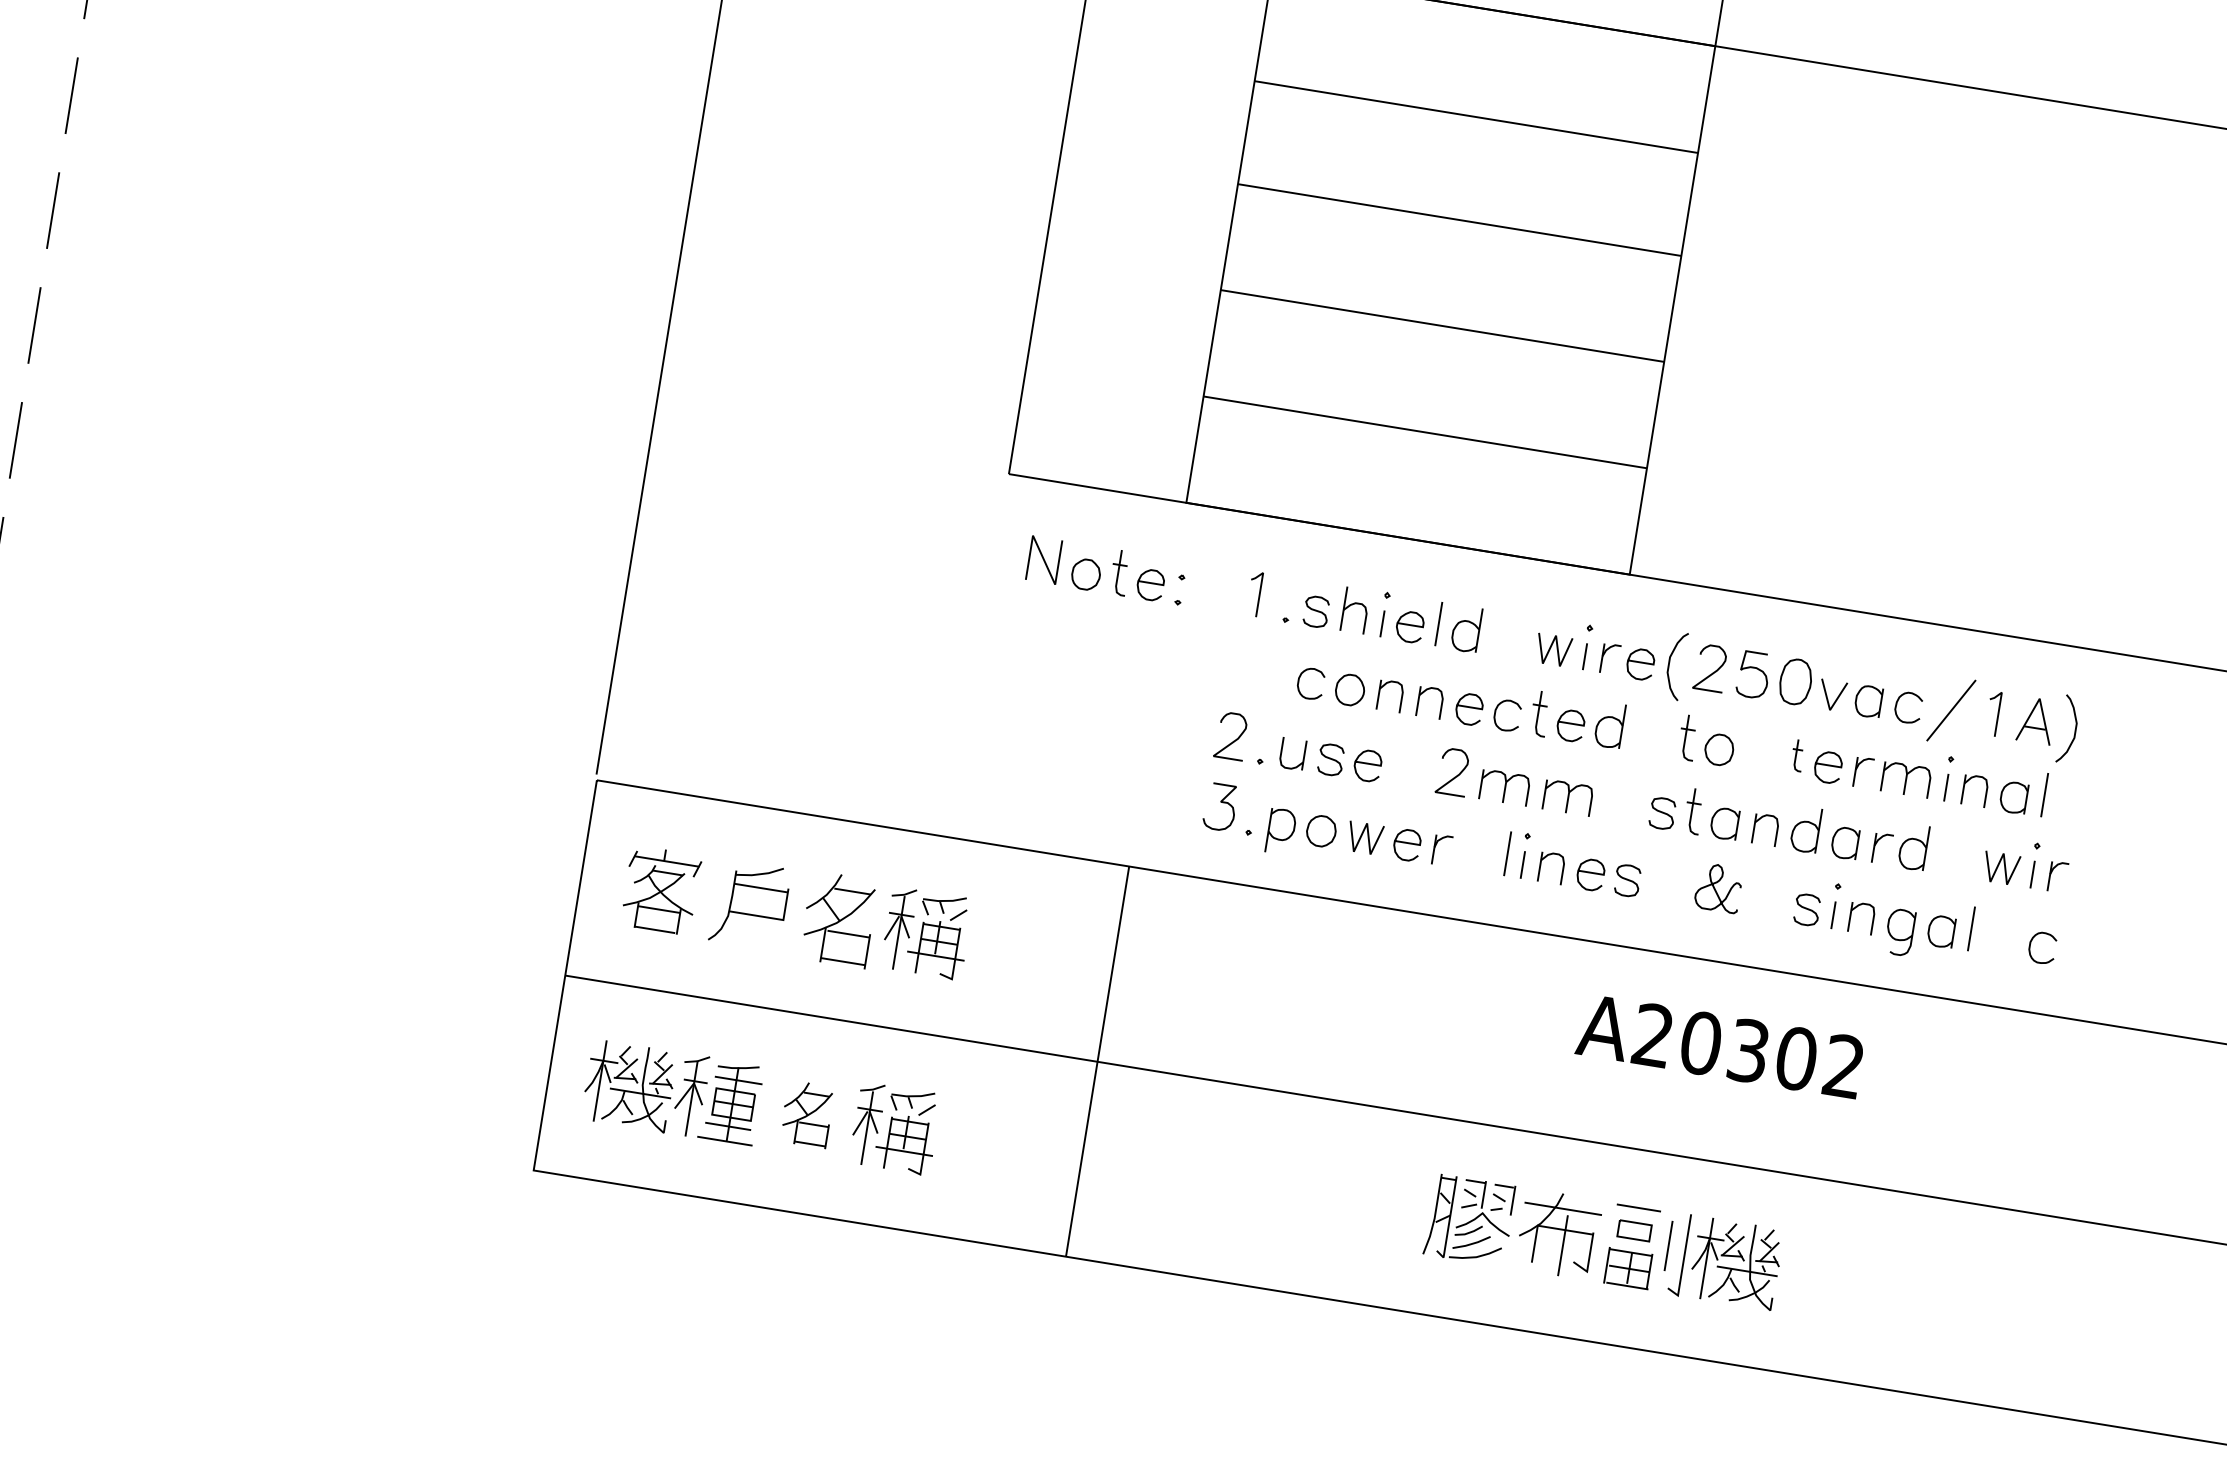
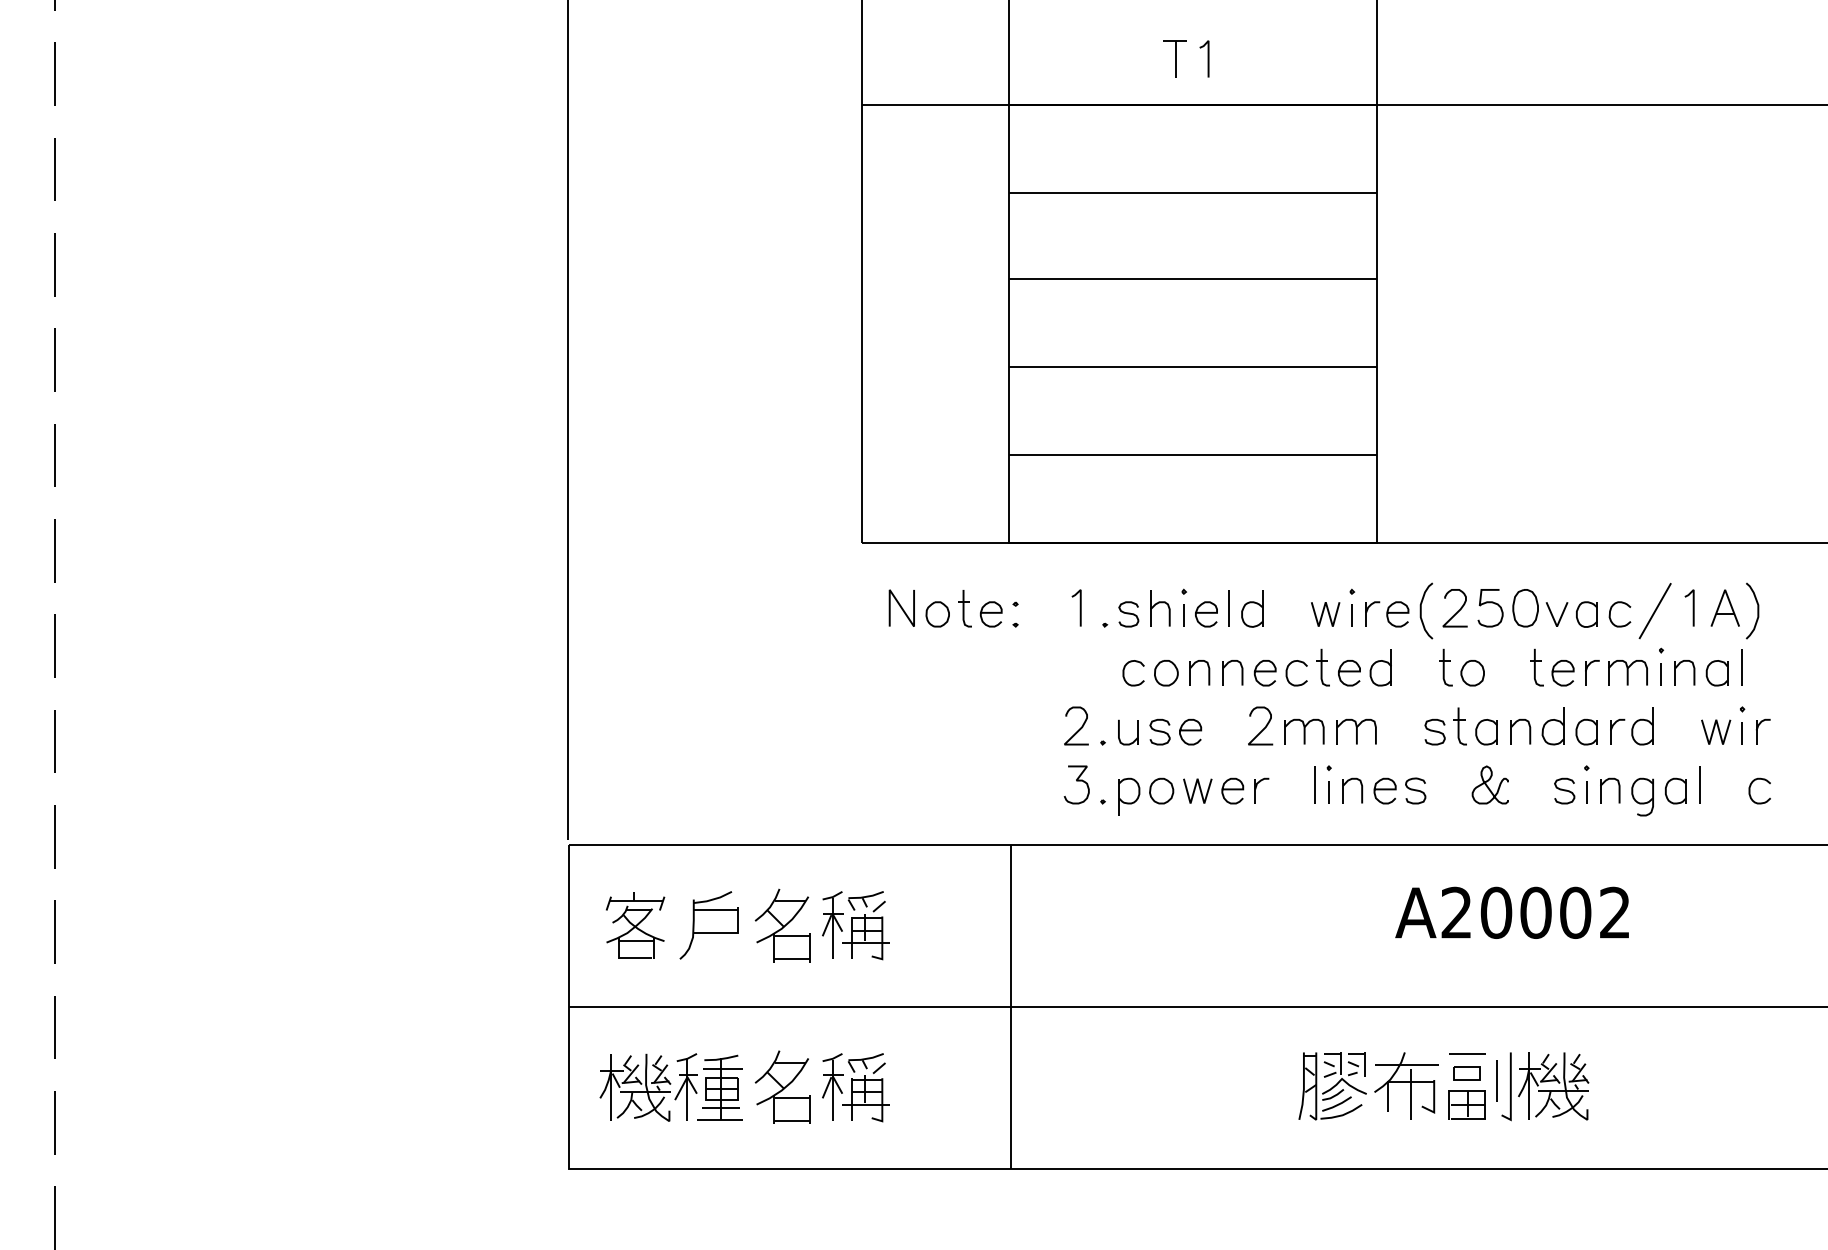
part: (1797, 755) -> (1536, 667), size x1.43
text: (1748, 1050) -> (1535, 912), A20302 -> A20002
part: (806, 1113) -> (782, 1086), size x1.43

